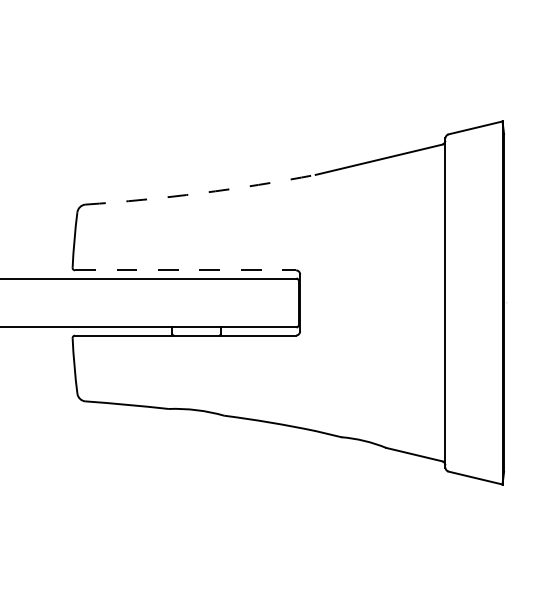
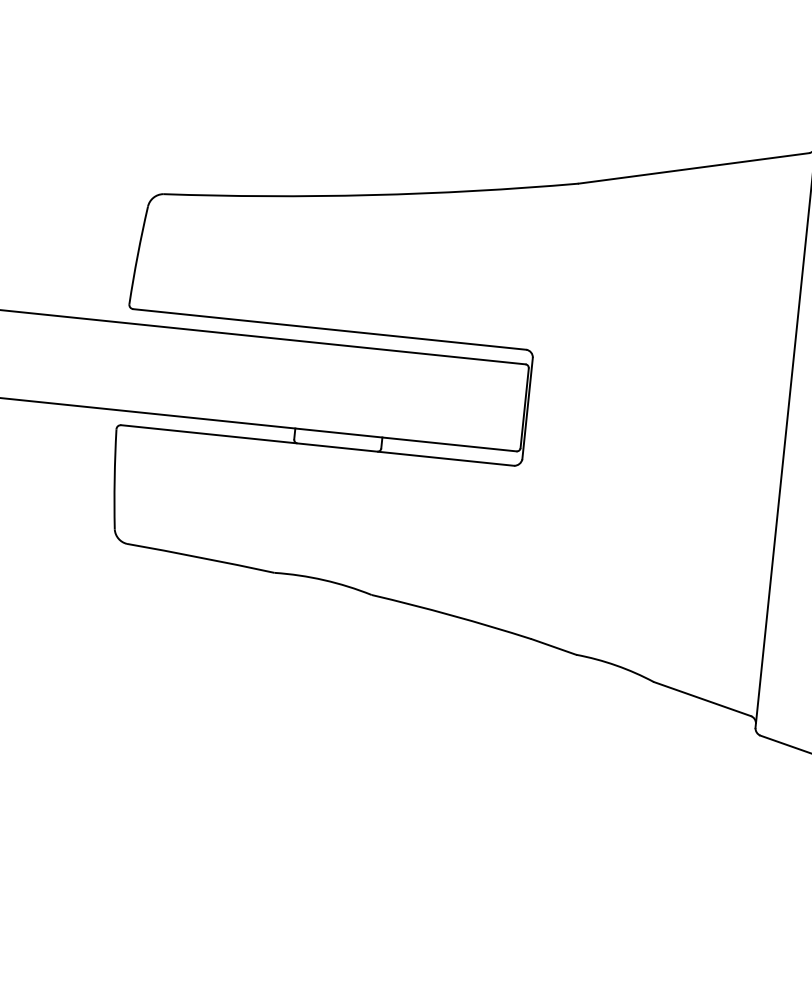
arc: (200, 193) -> (370, 195), dashed -> solid
line: (185, 270) -> (329, 329), dashed -> solid

